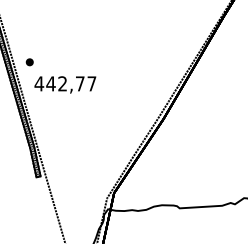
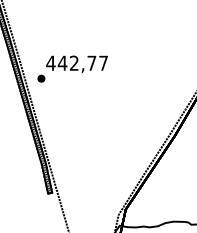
text: (65, 84) -> (77, 63), moved

